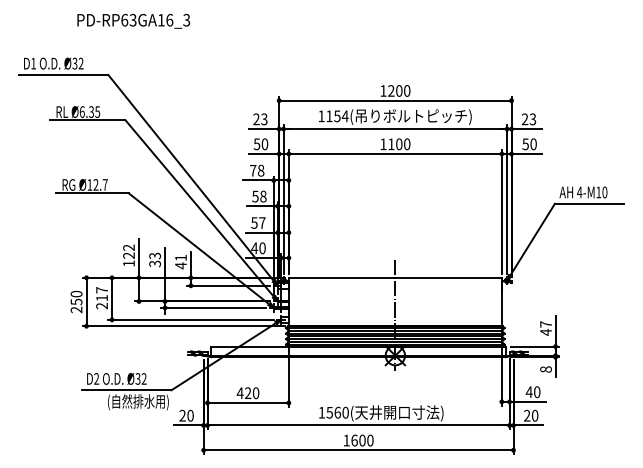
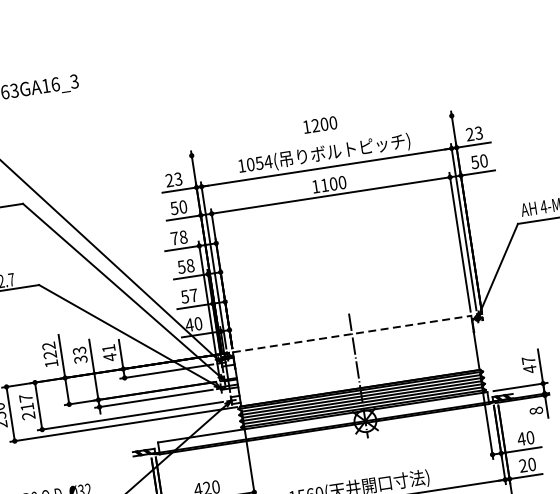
line: (395, 100) -> (321, 135), removed
text: (329, 116) -> (250, 164), 1154( -> 1054(
line: (395, 277) -> (352, 333), solid -> dashed

